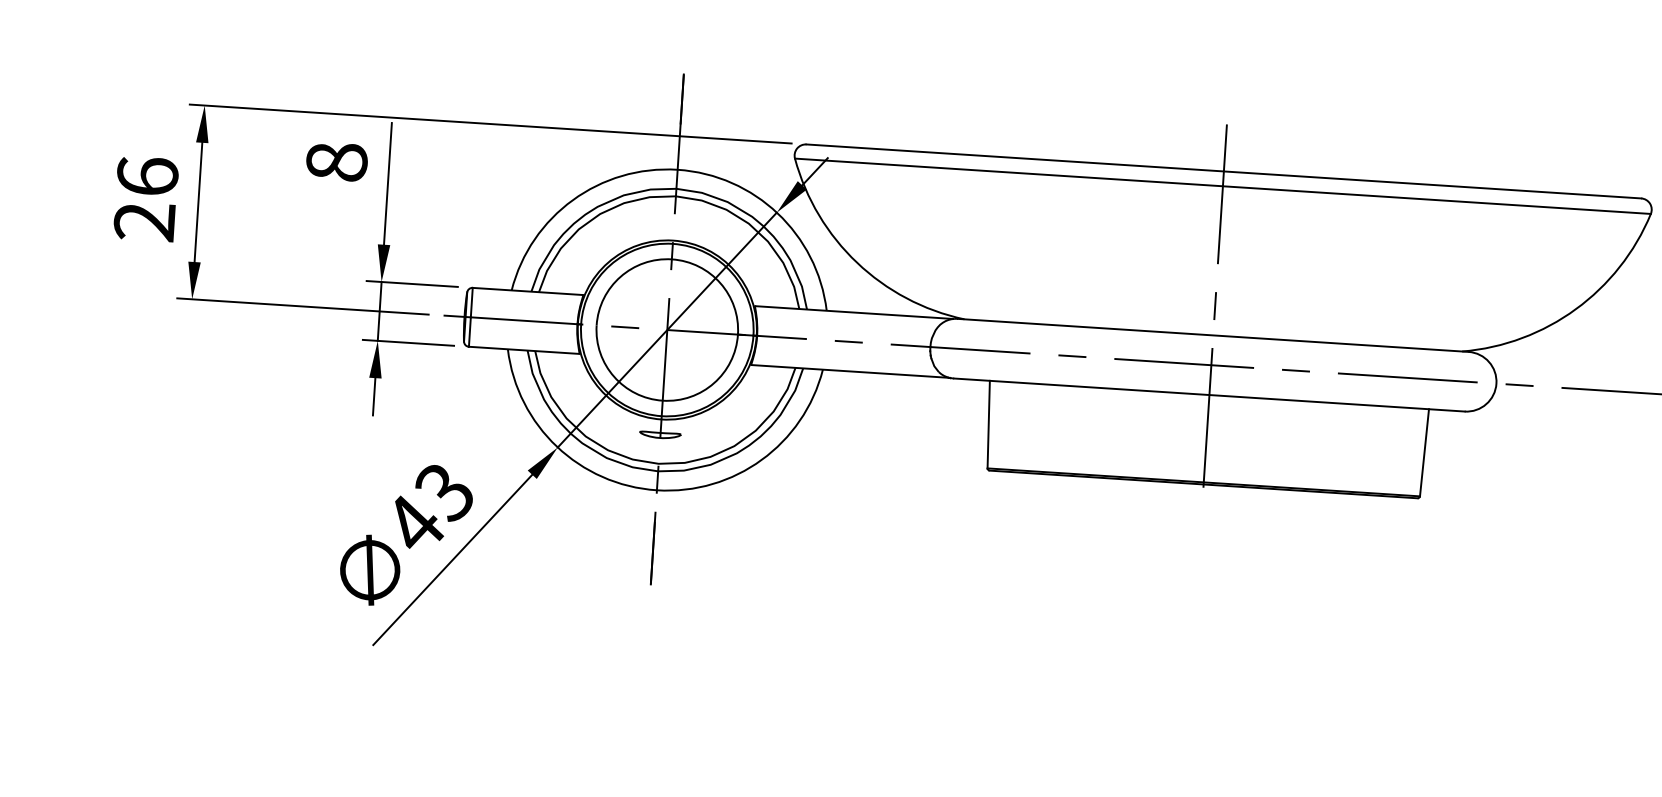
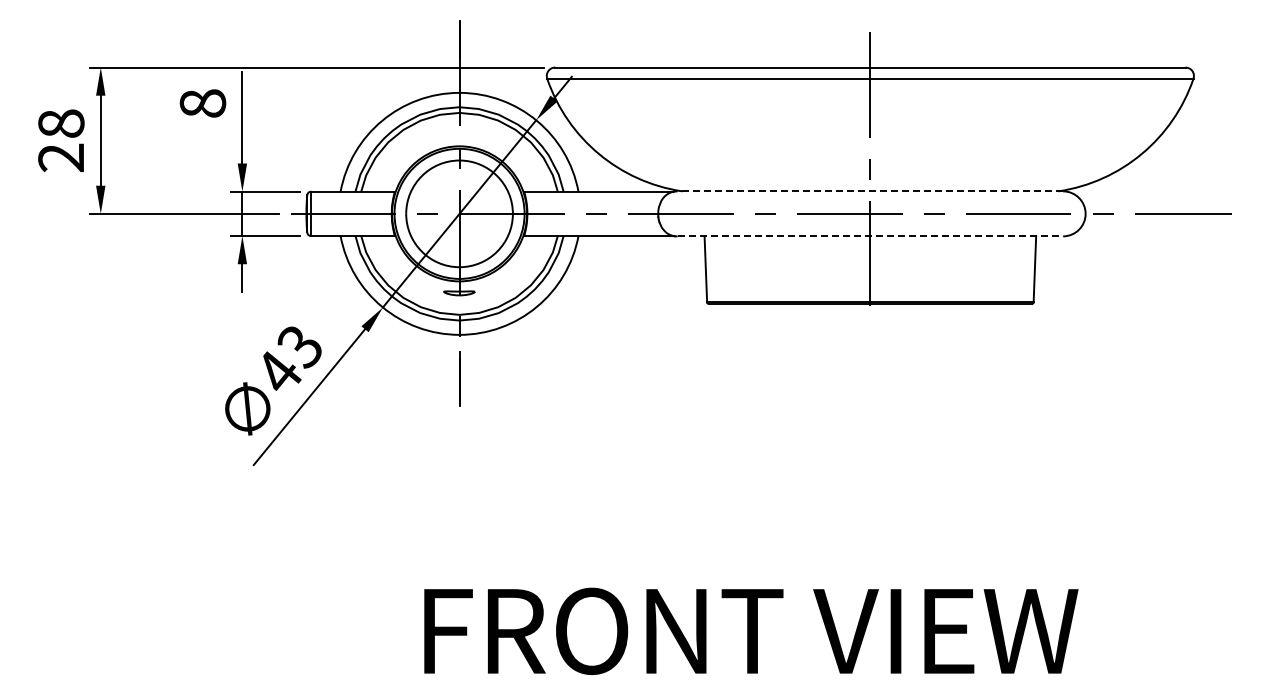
text: (147, 176) -> (61, 123), 26 -> 28
line: (1213, 335) -> (870, 191), solid -> dashed
line: (1209, 395) -> (870, 236), solid -> dashed

